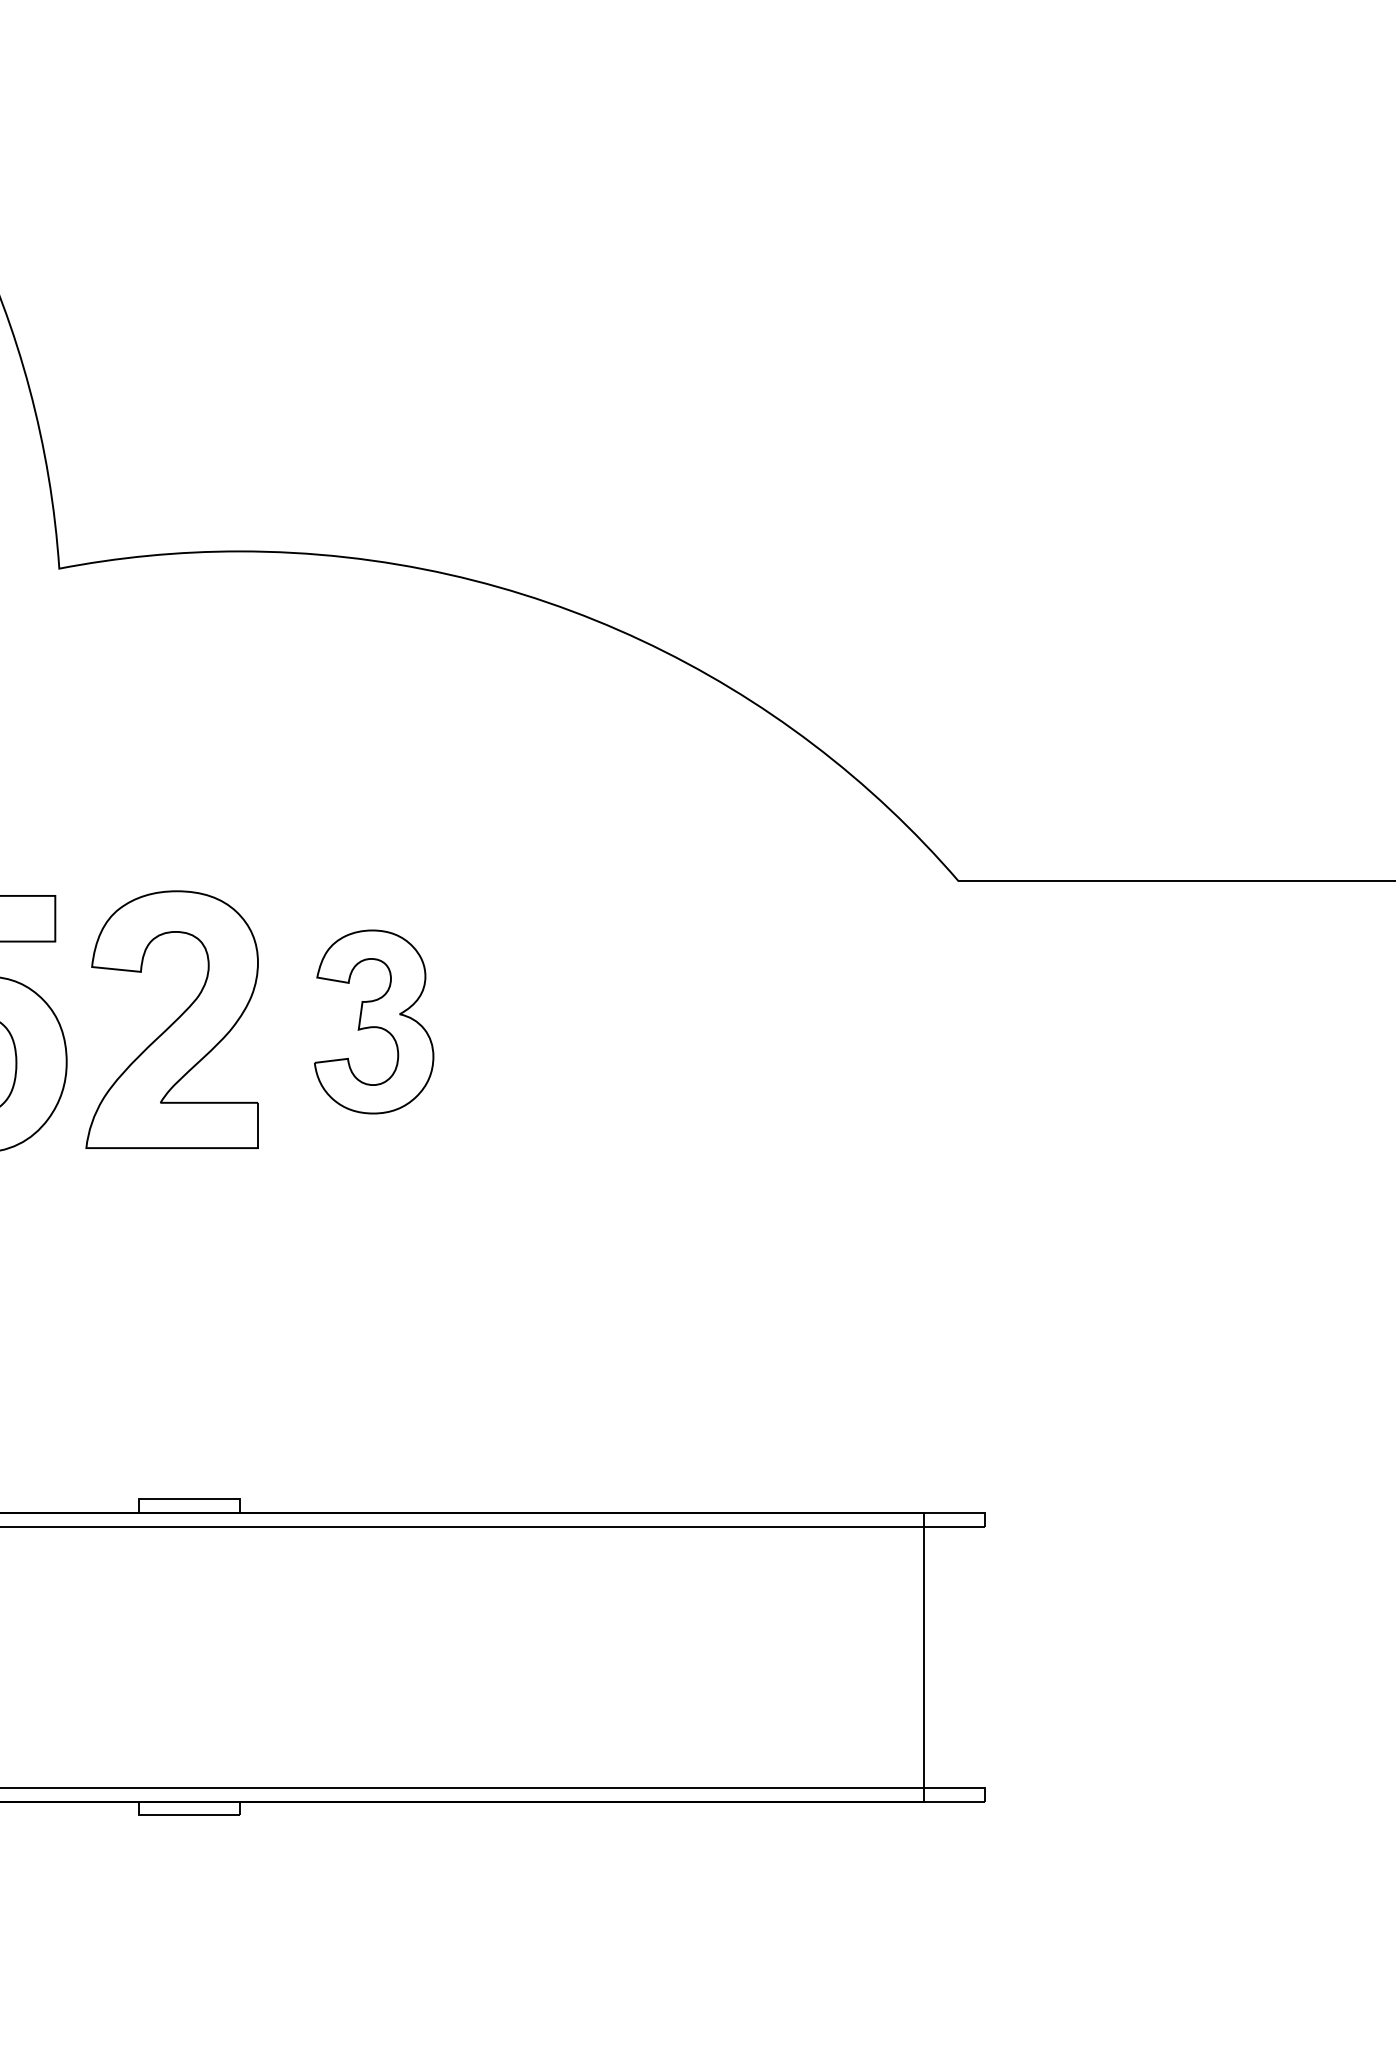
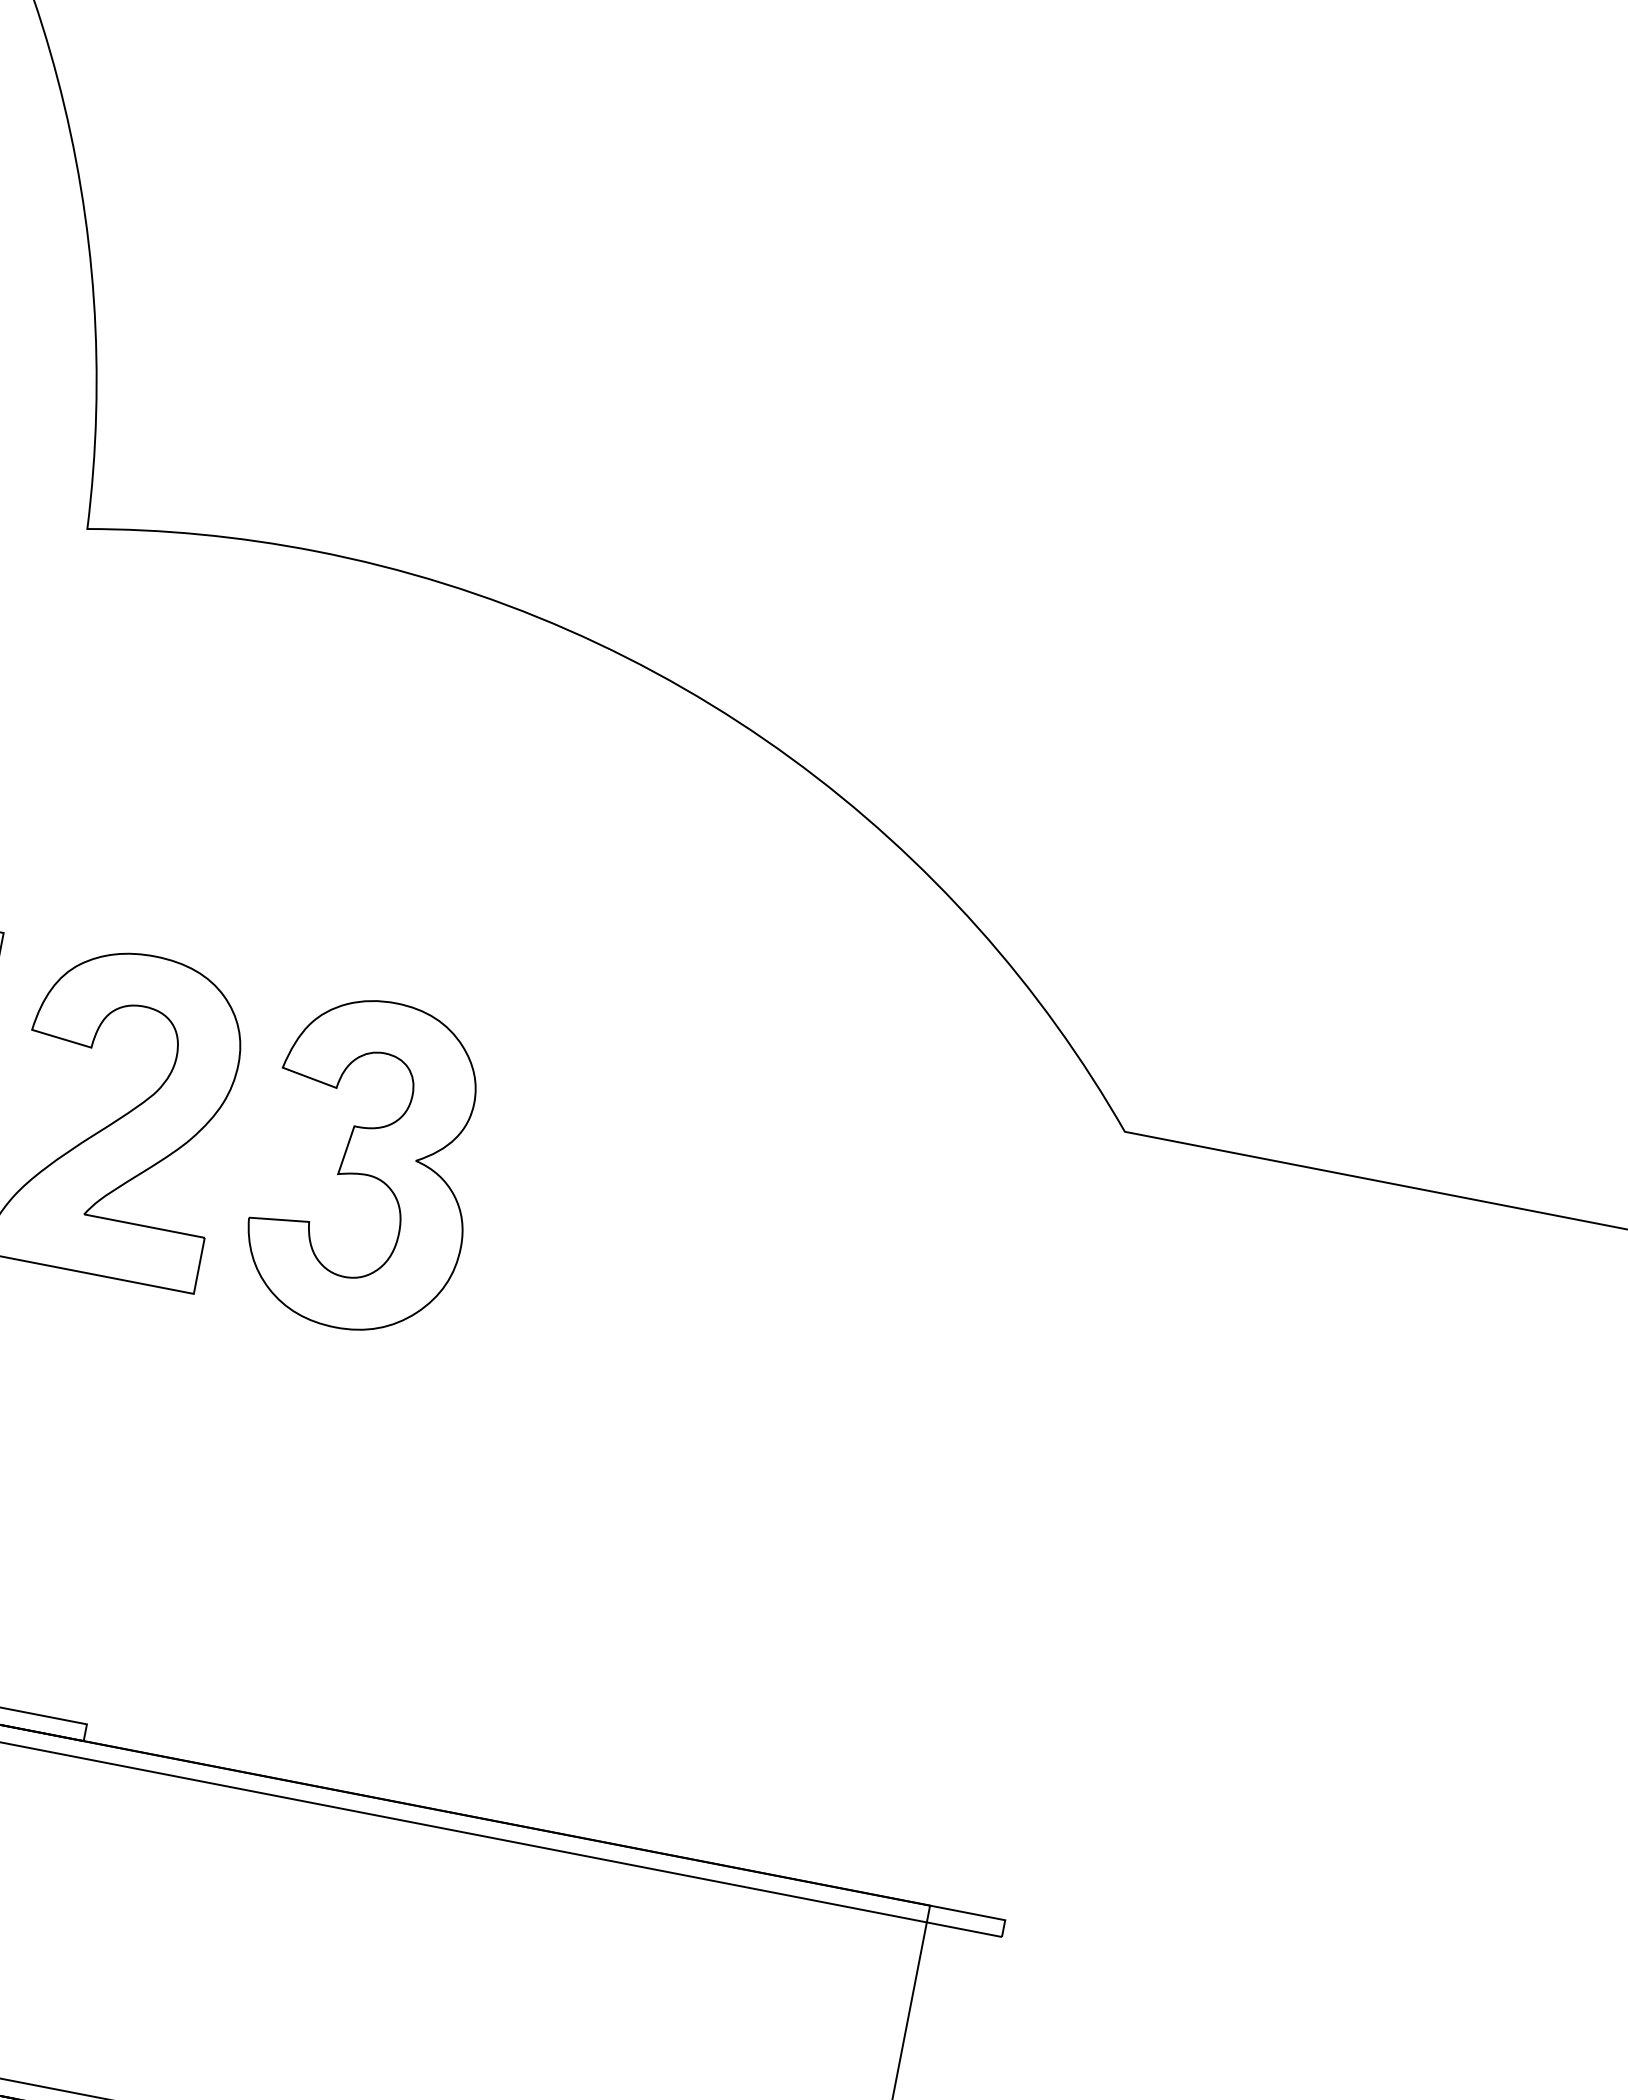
part: (373, 1021) -> (367, 1164), size x1.43

